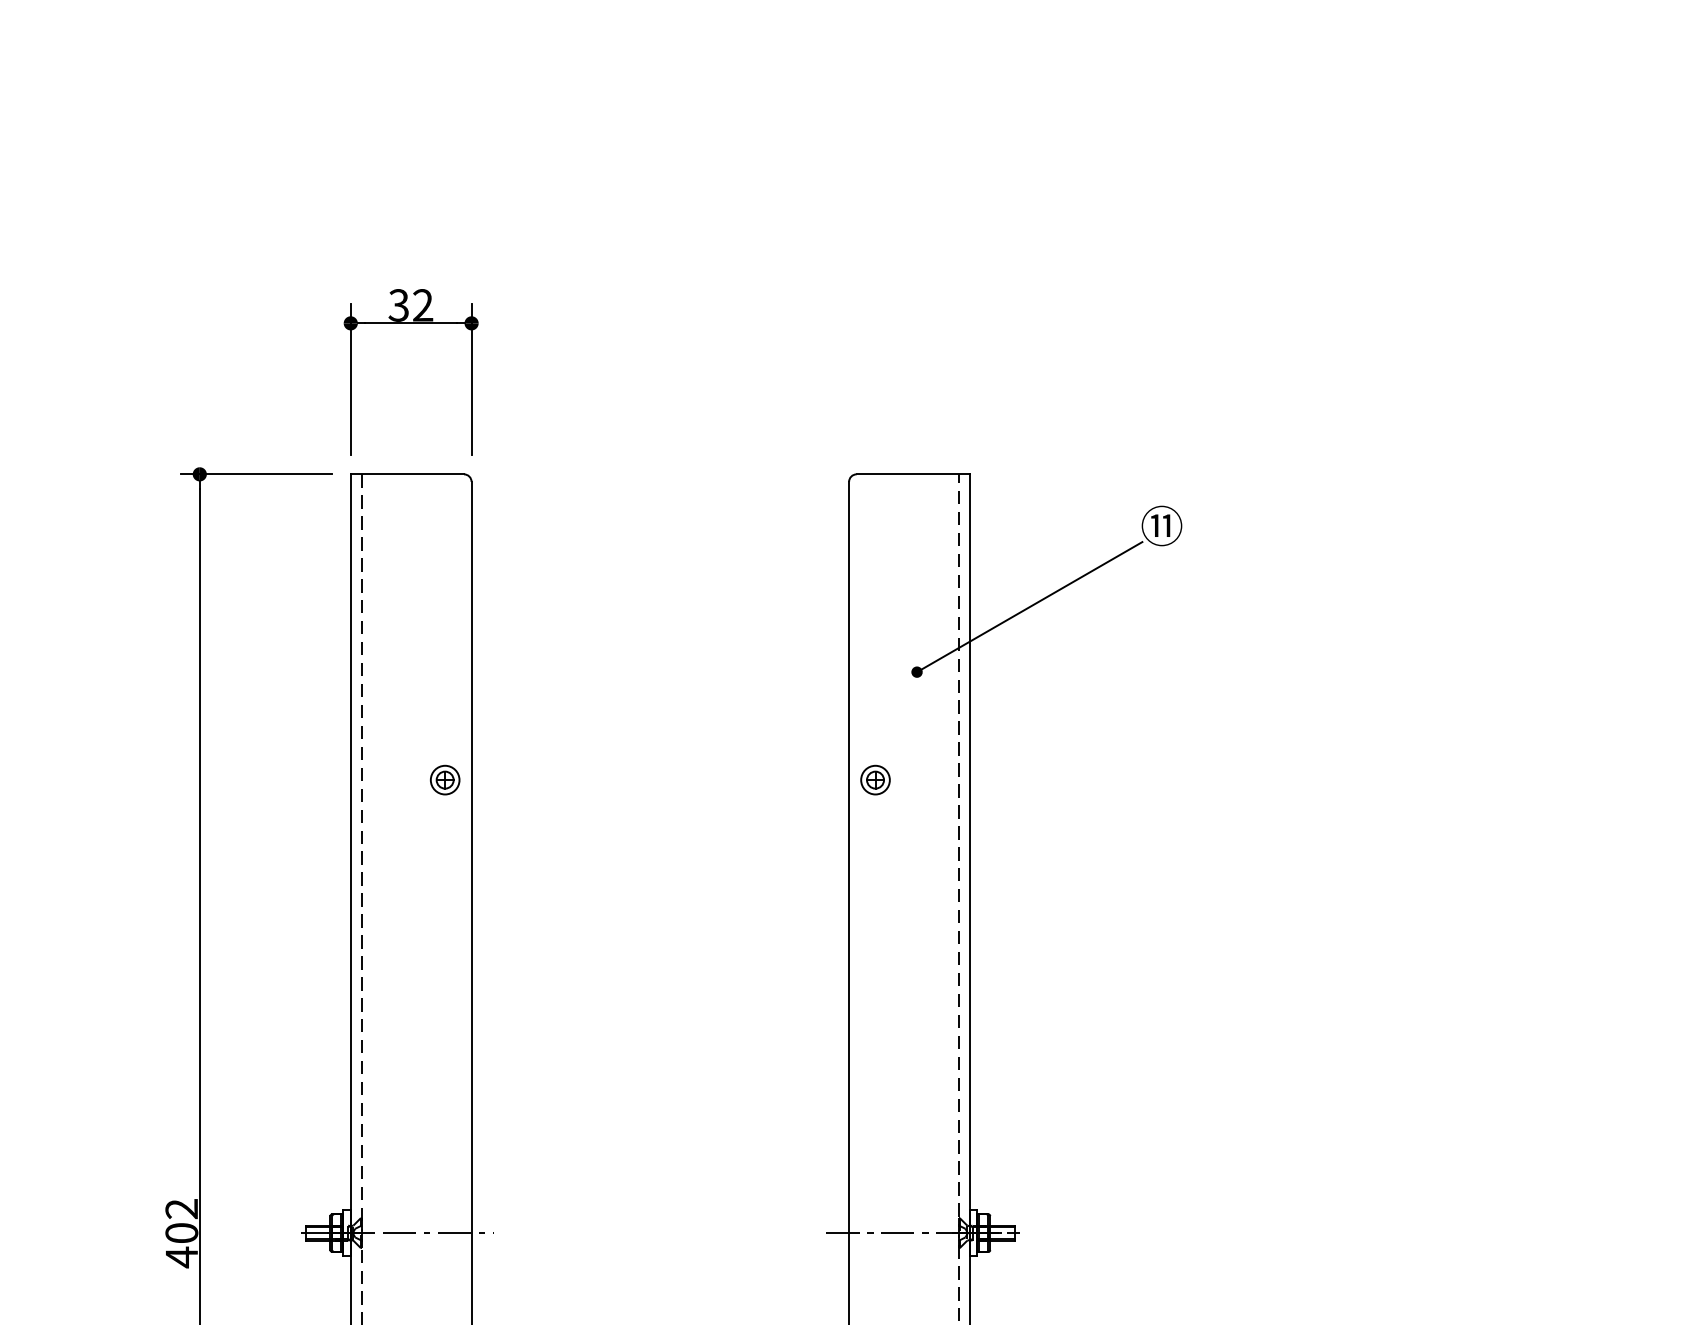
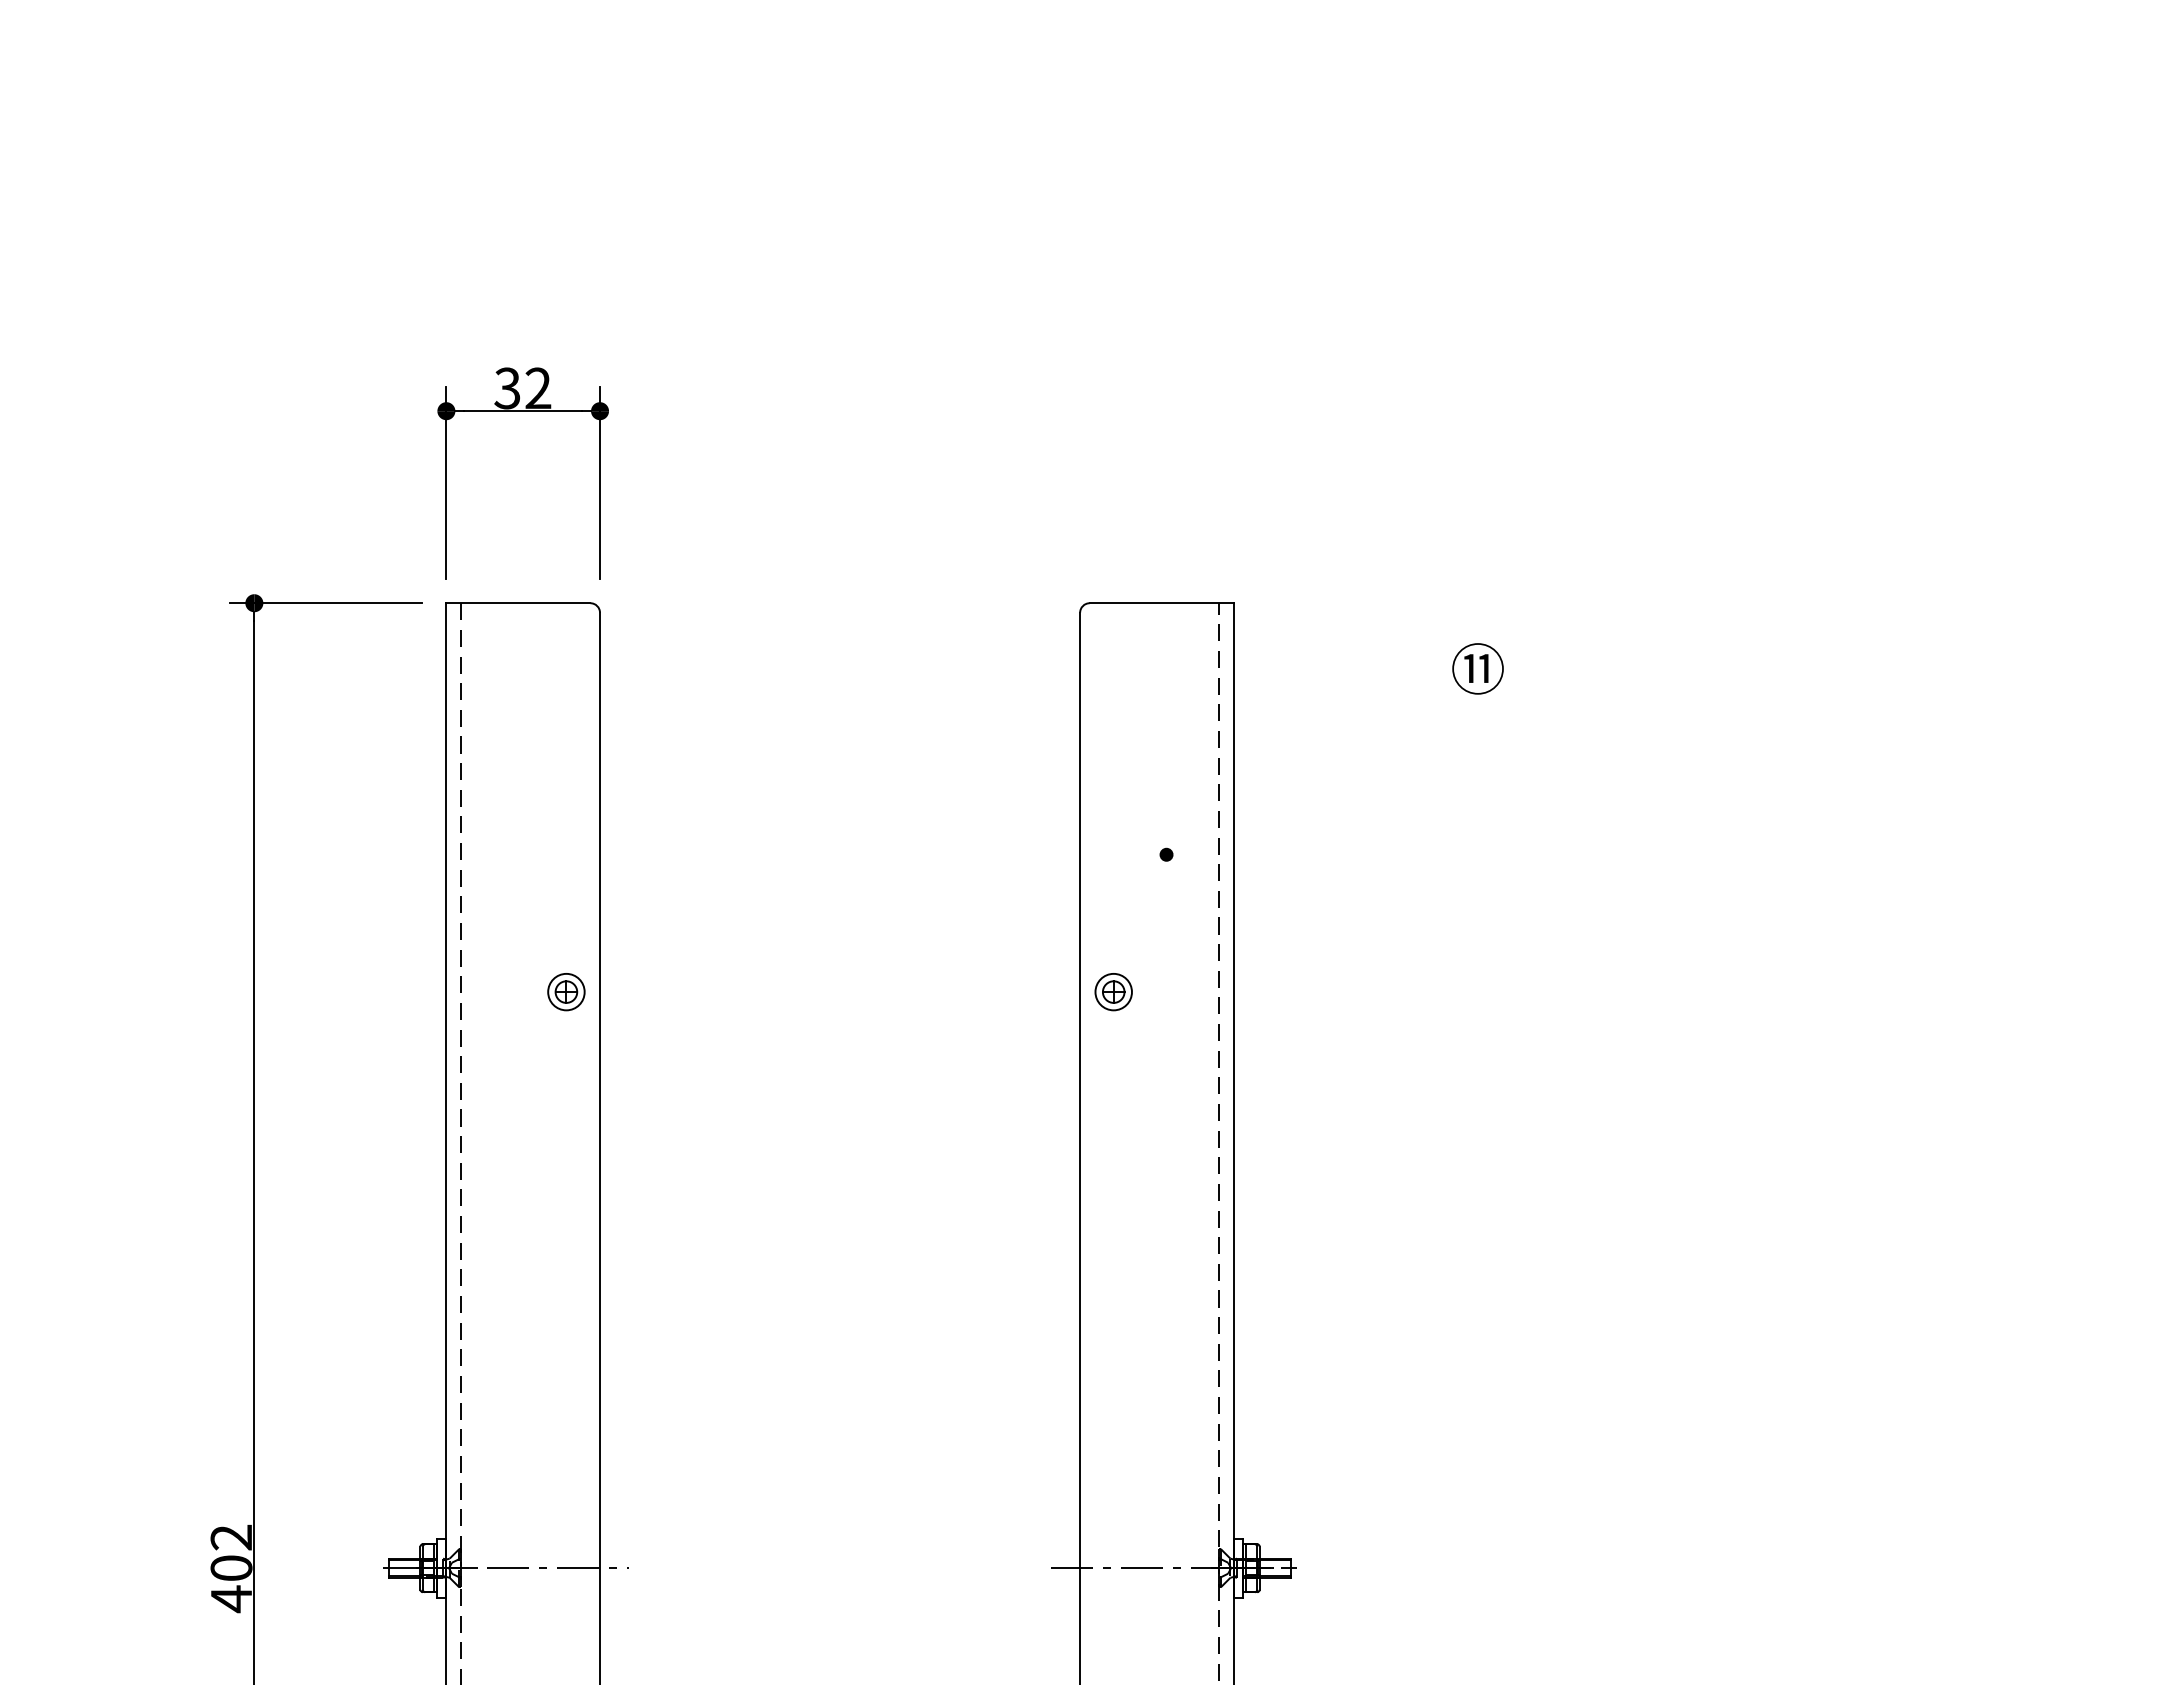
line: (1029, 606) -> (1309, 771), removed

